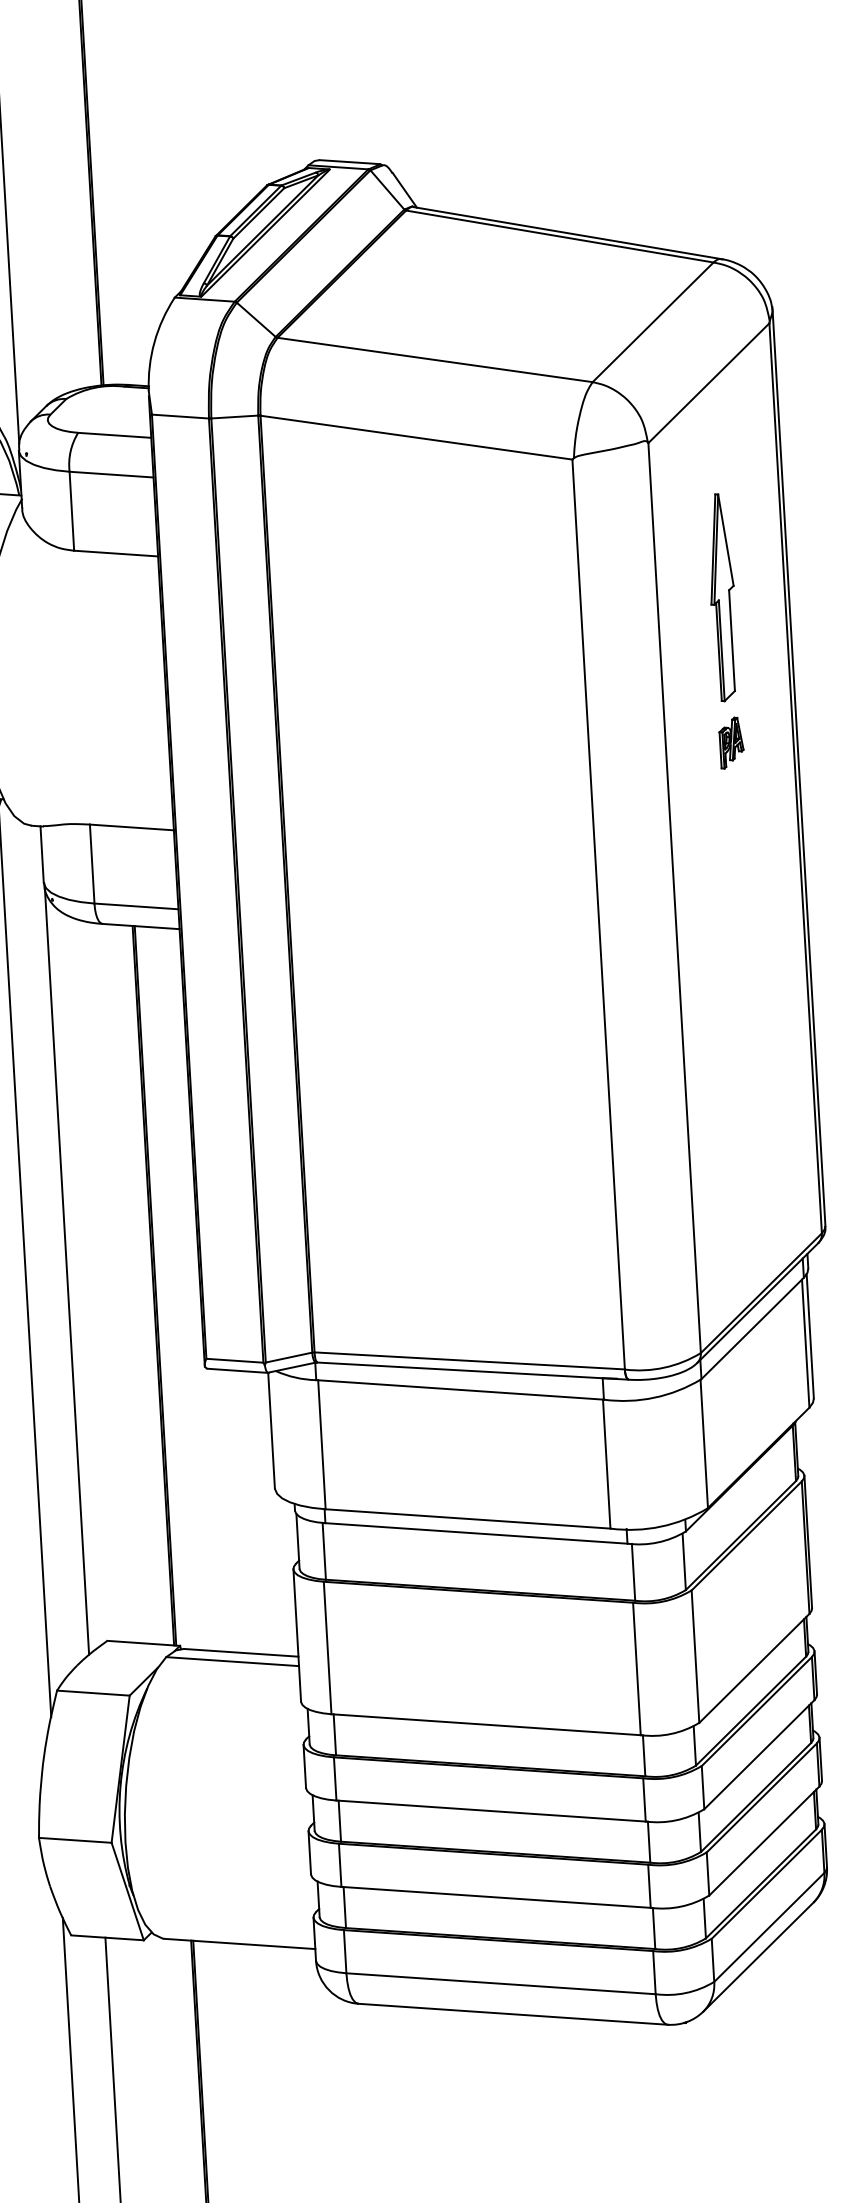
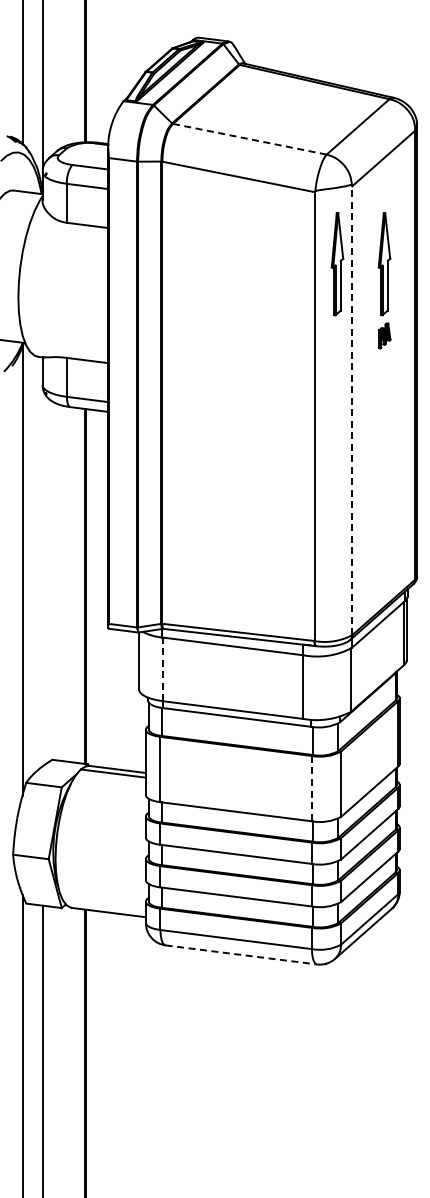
line: (436, 360) -> (250, 139), solid -> dashed
part: (627, 603) -> (337, 264), added
line: (674, 897) -> (352, 410), solid -> dashed
line: (66, 1272) -> (42, 577), removed
line: (322, 1444) -> (163, 669), solid -> dashed
line: (635, 1668) -> (311, 788), solid -> dashed
line: (513, 2013) -> (241, 954), solid -> dashed

